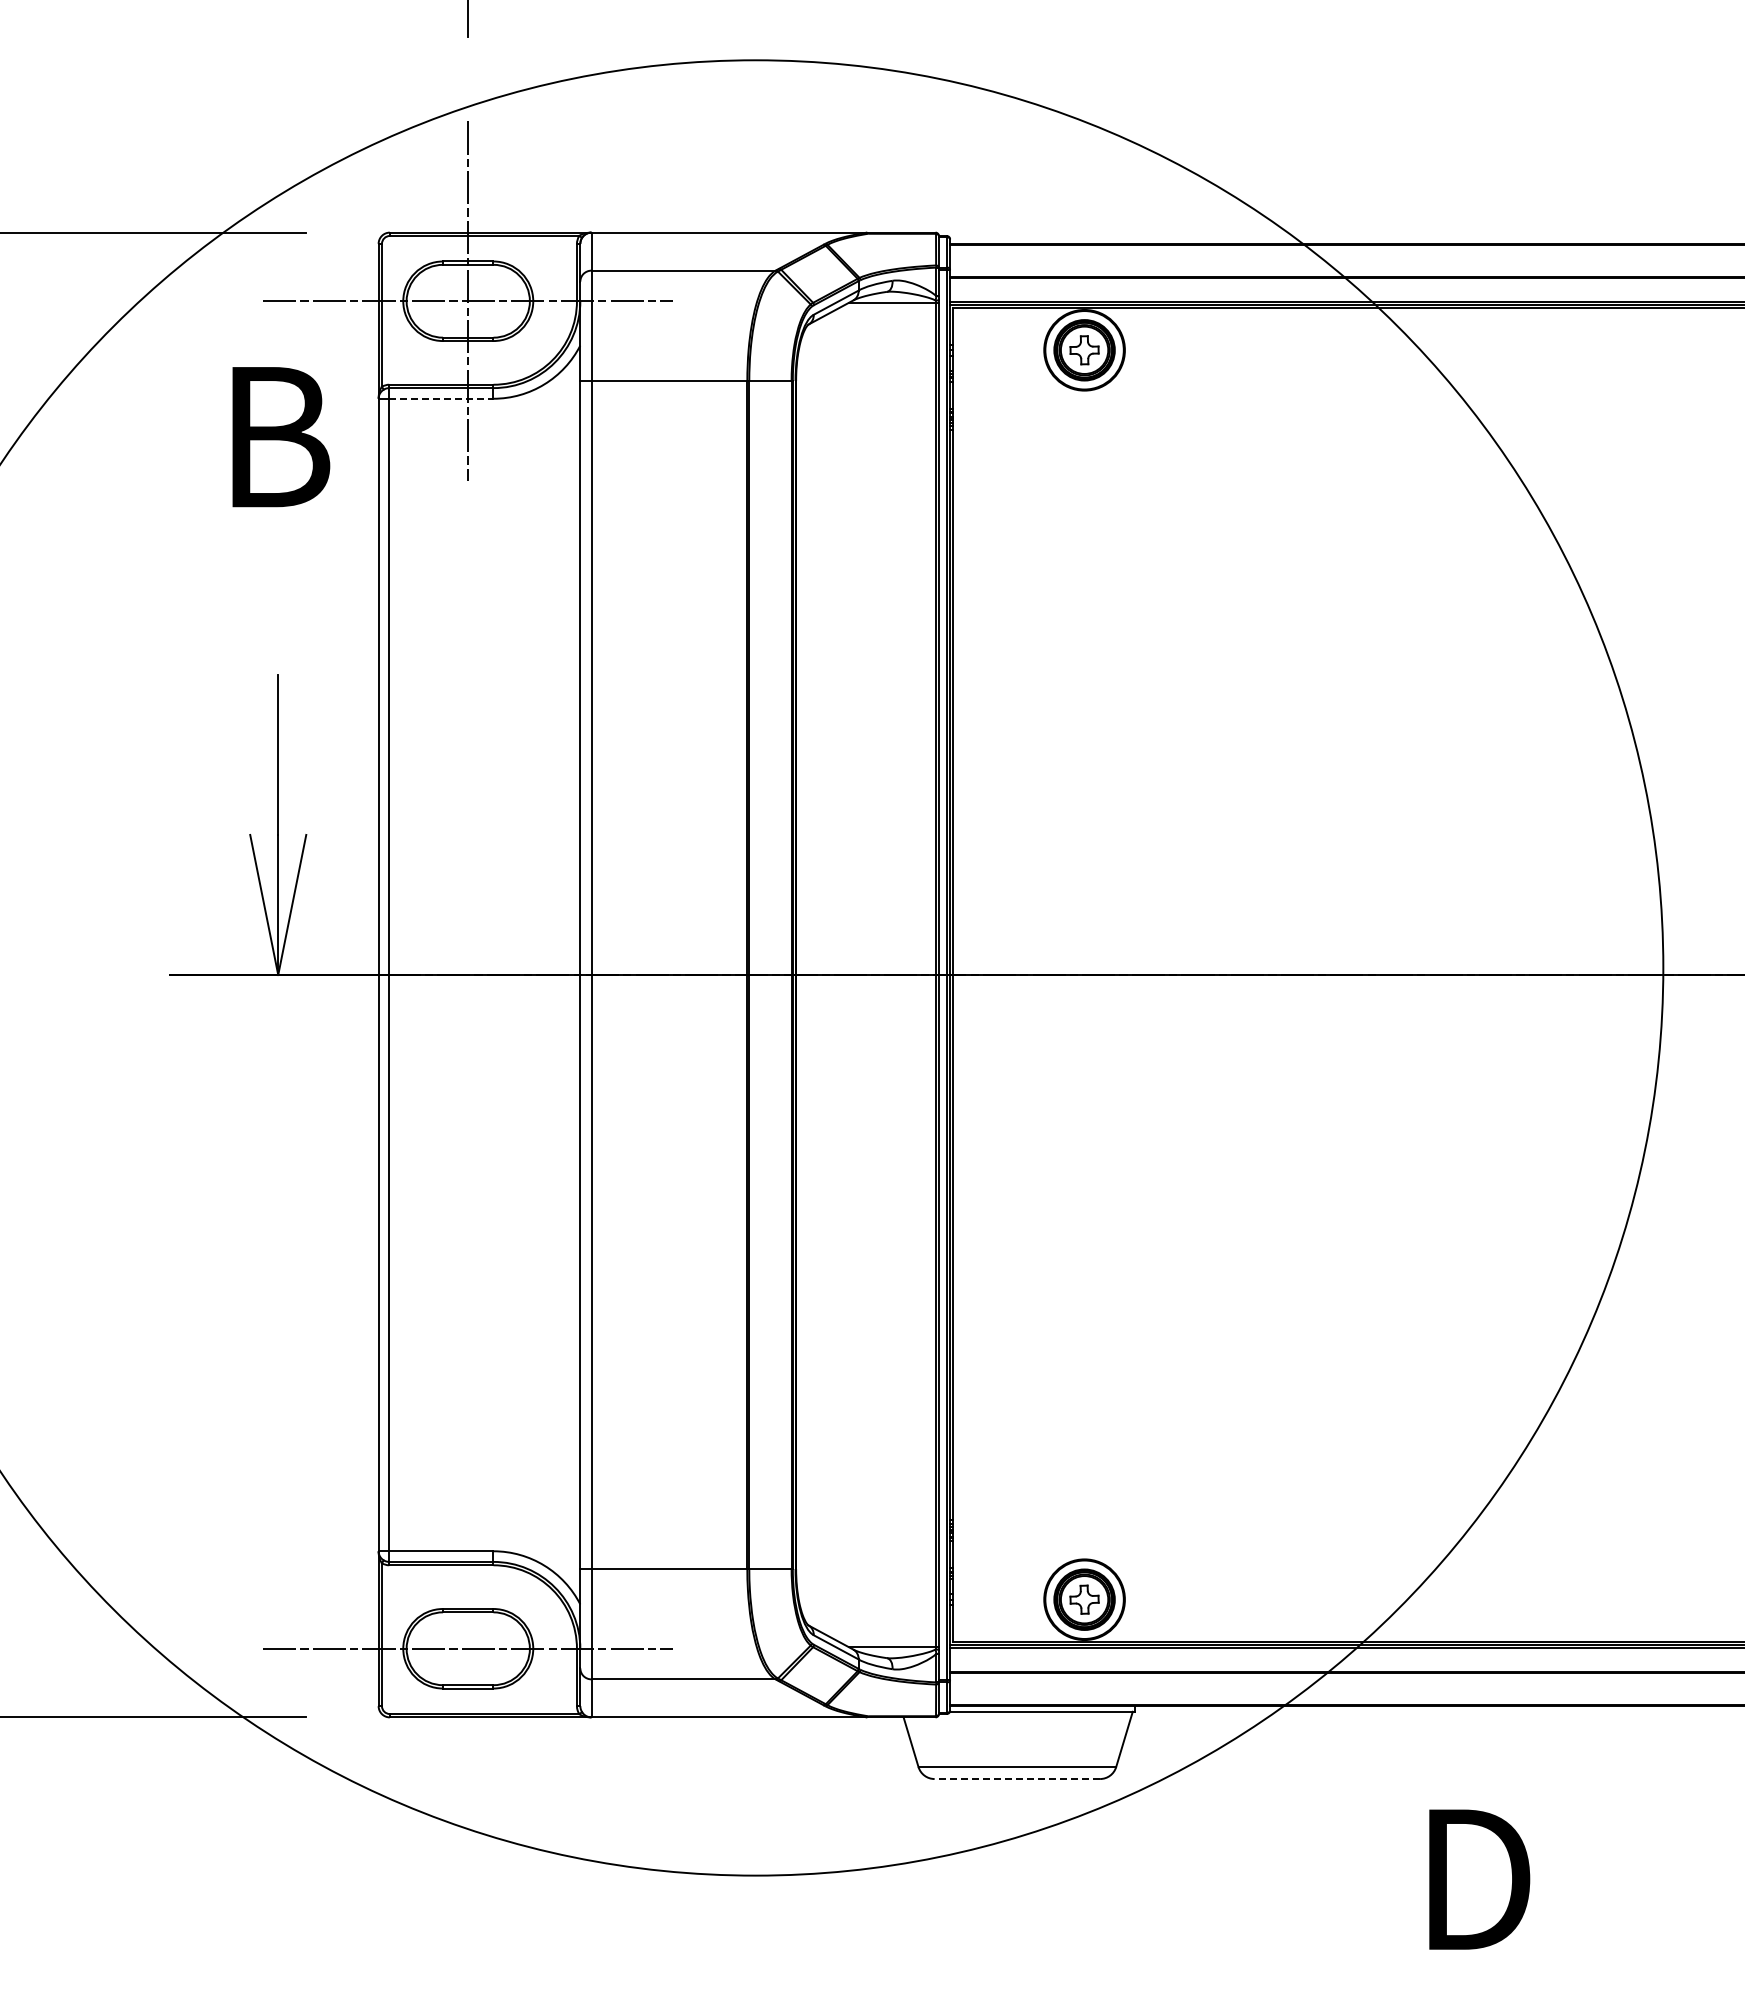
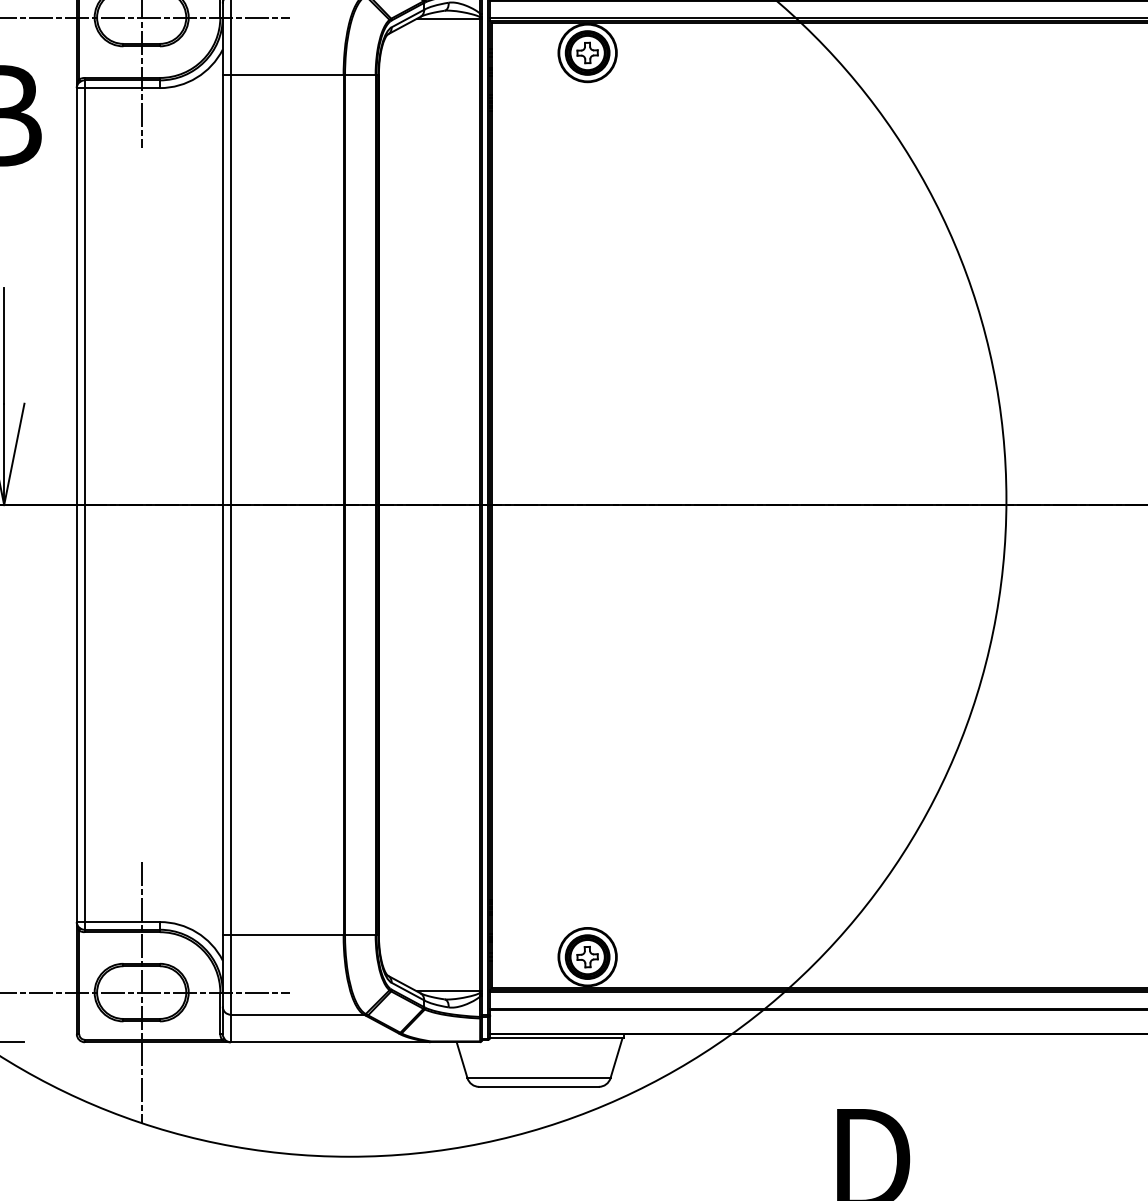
line: (441, 398) -> (122, 87), dashed -> solid
line: (468, 1648) -> (141, 992), added
line: (1017, 1779) -> (539, 1087), dashed -> solid

